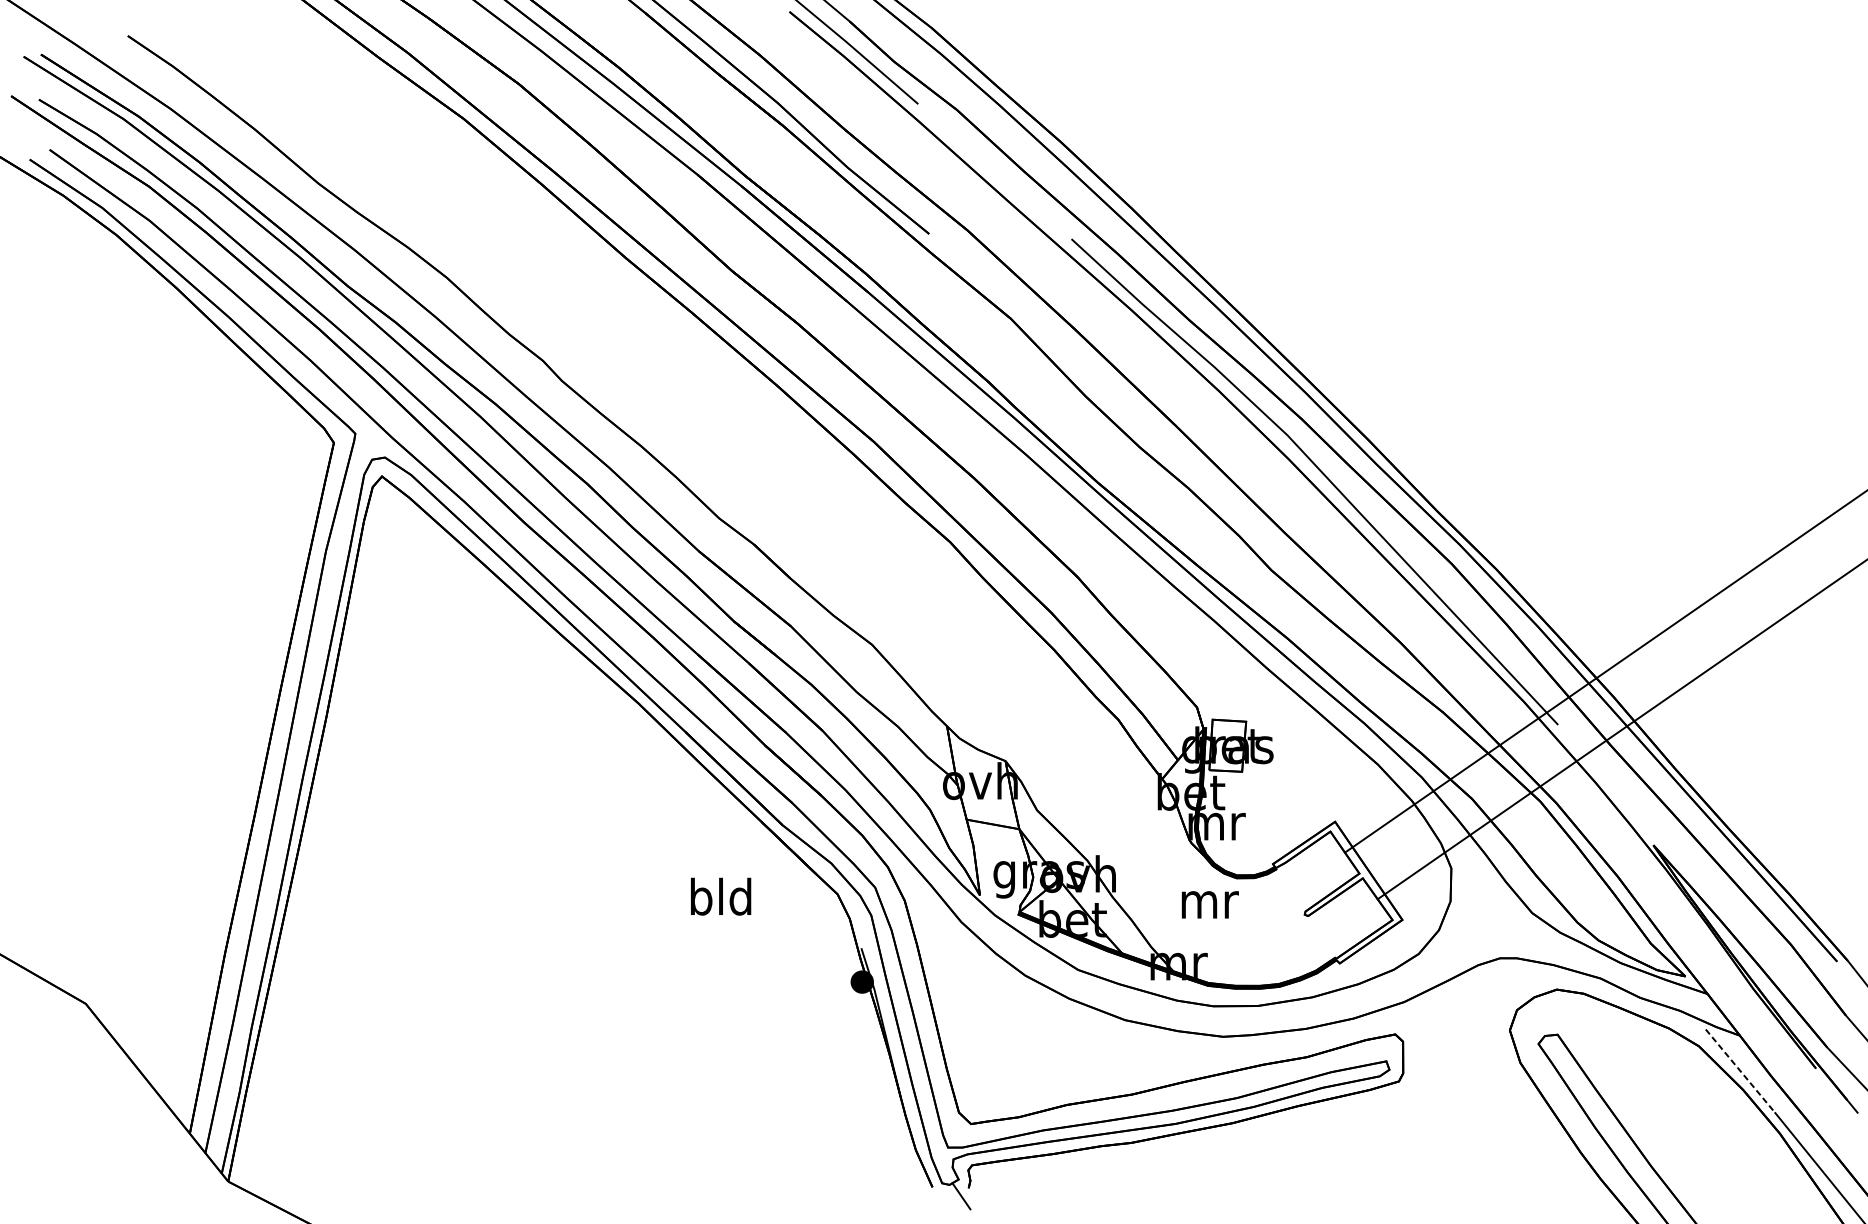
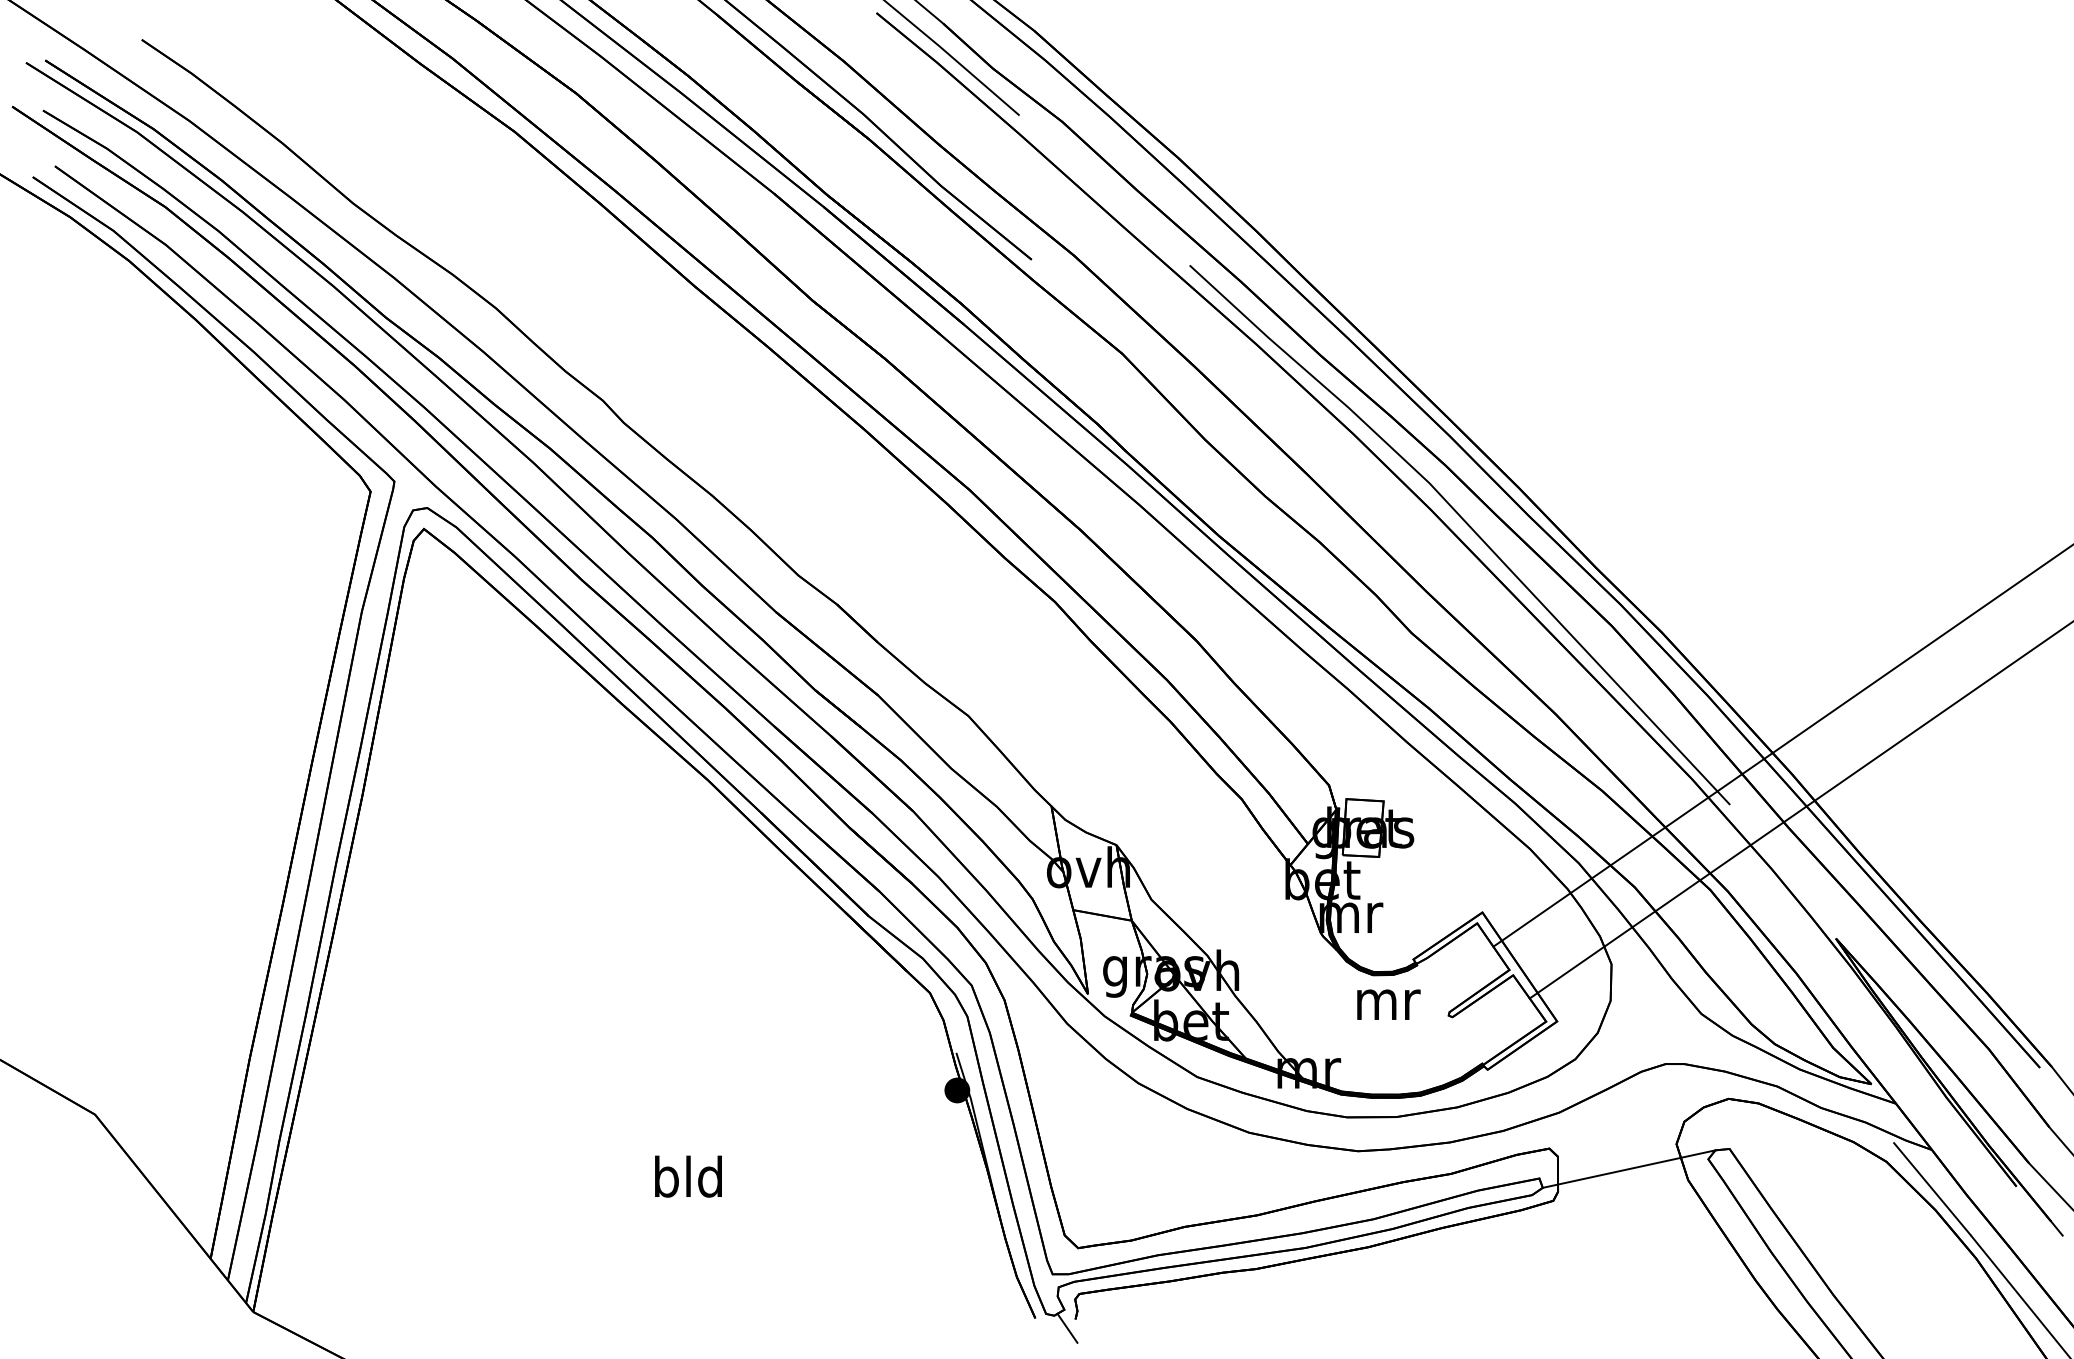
text: (721, 896) -> (688, 1176), moved
text: (1210, 904) -> (1388, 1004), moved
line: (1466, 1052) -> (1628, 1168), added
line: (1740, 1071) -> (1932, 1189), dashed -> solid

